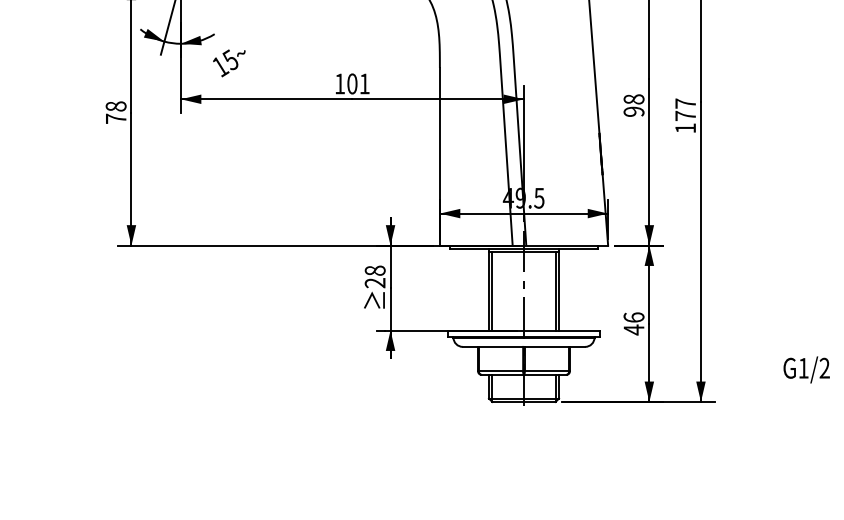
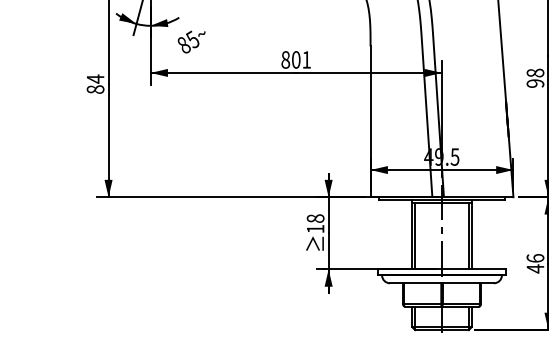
text: (221, 67) -> (185, 45), 15 -> 85
text: (340, 83) -> (286, 59), 101 -> 801
text: (115, 112) -> (95, 84), 78 -> 84
text: (374, 283) -> (315, 229), 28 -> 18

